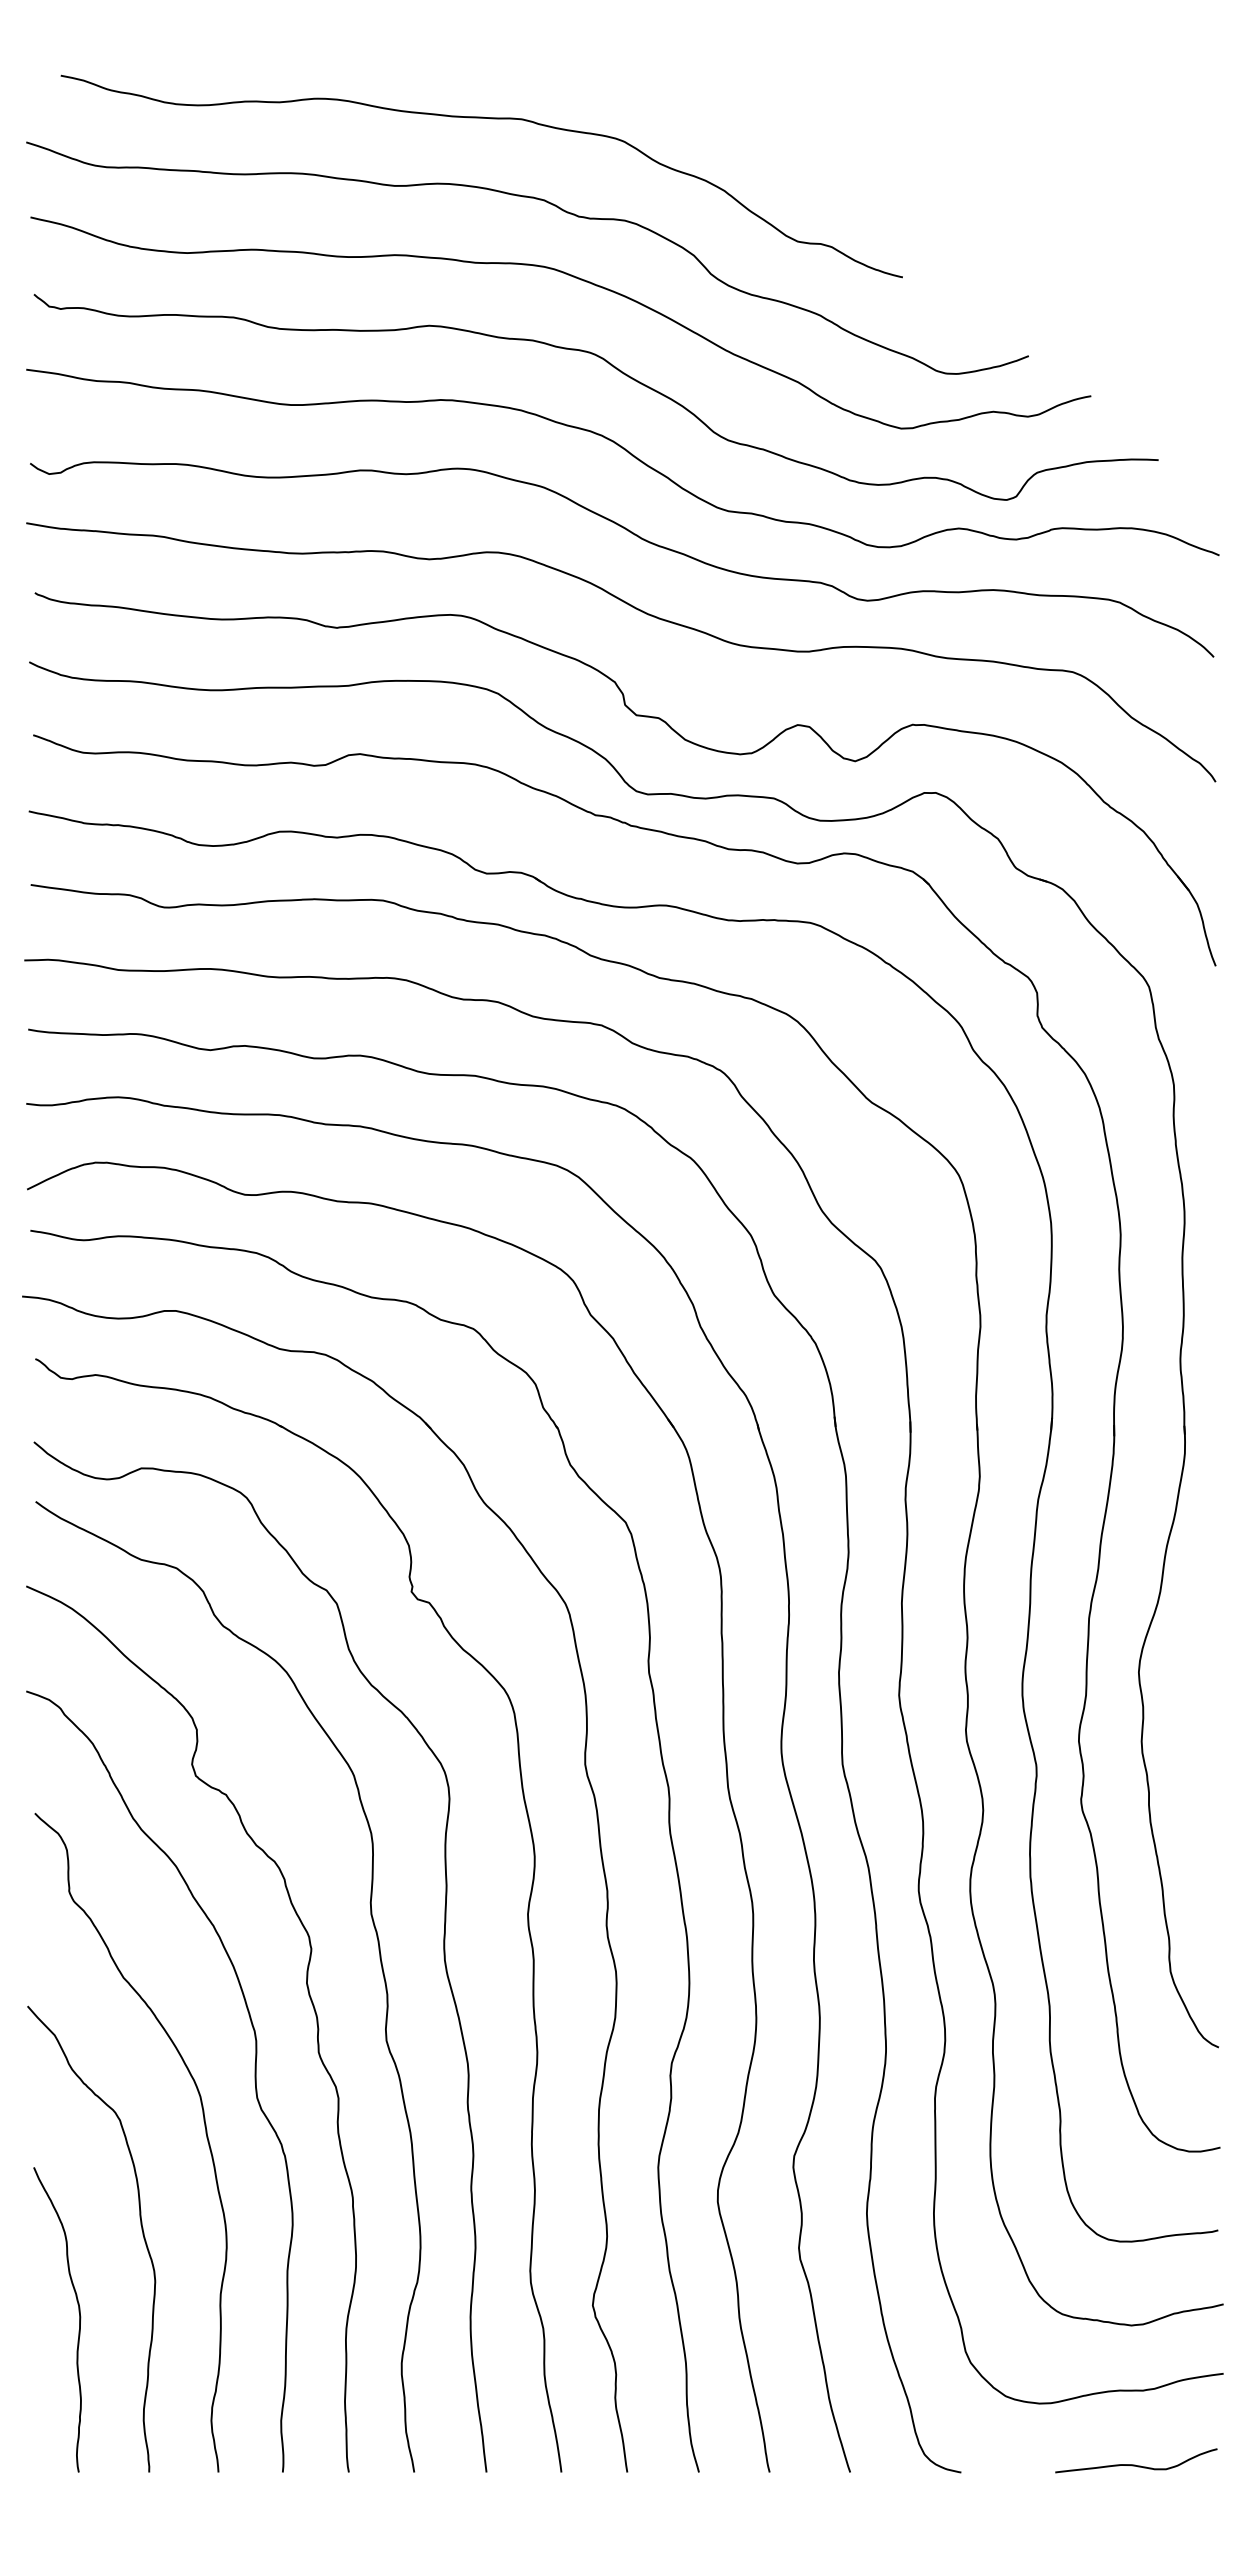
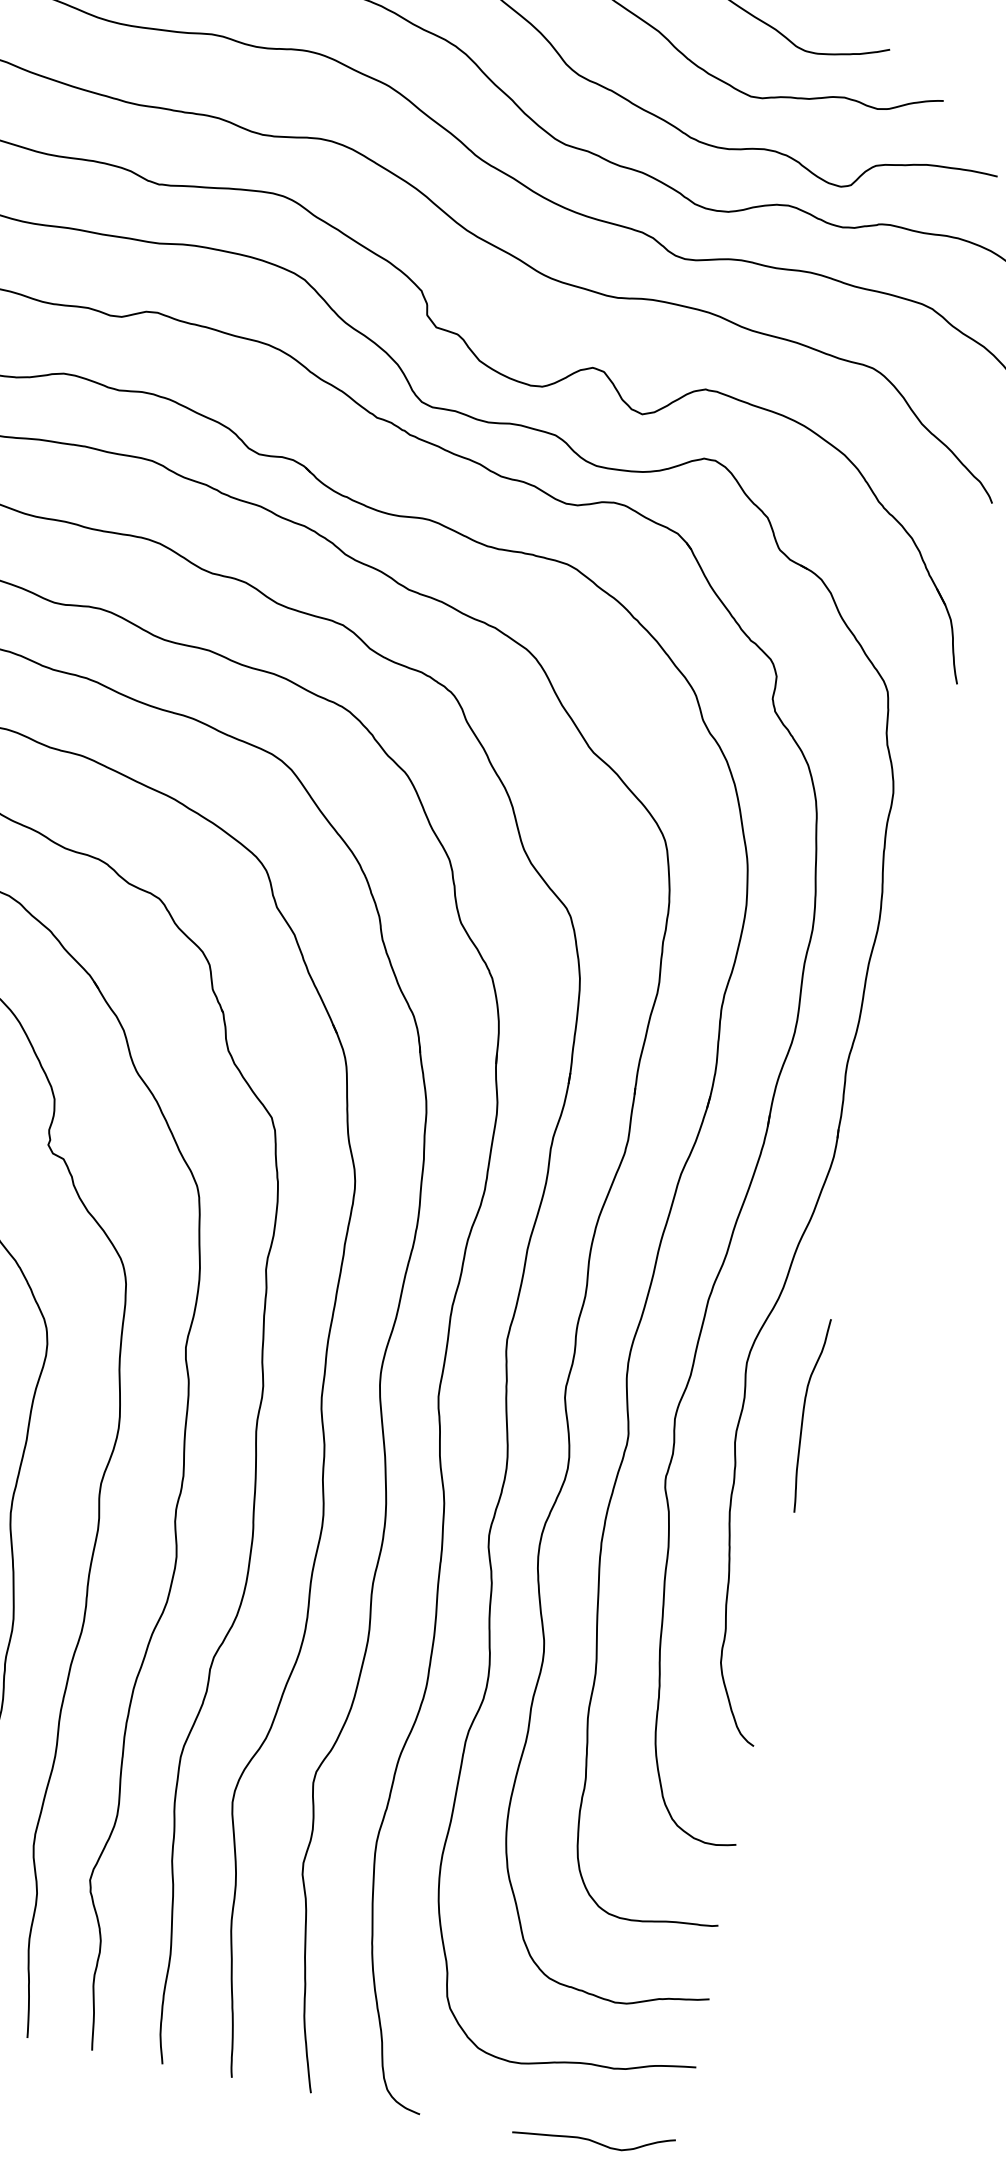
curve: (1204, 1711) -> (803, 1413), added

